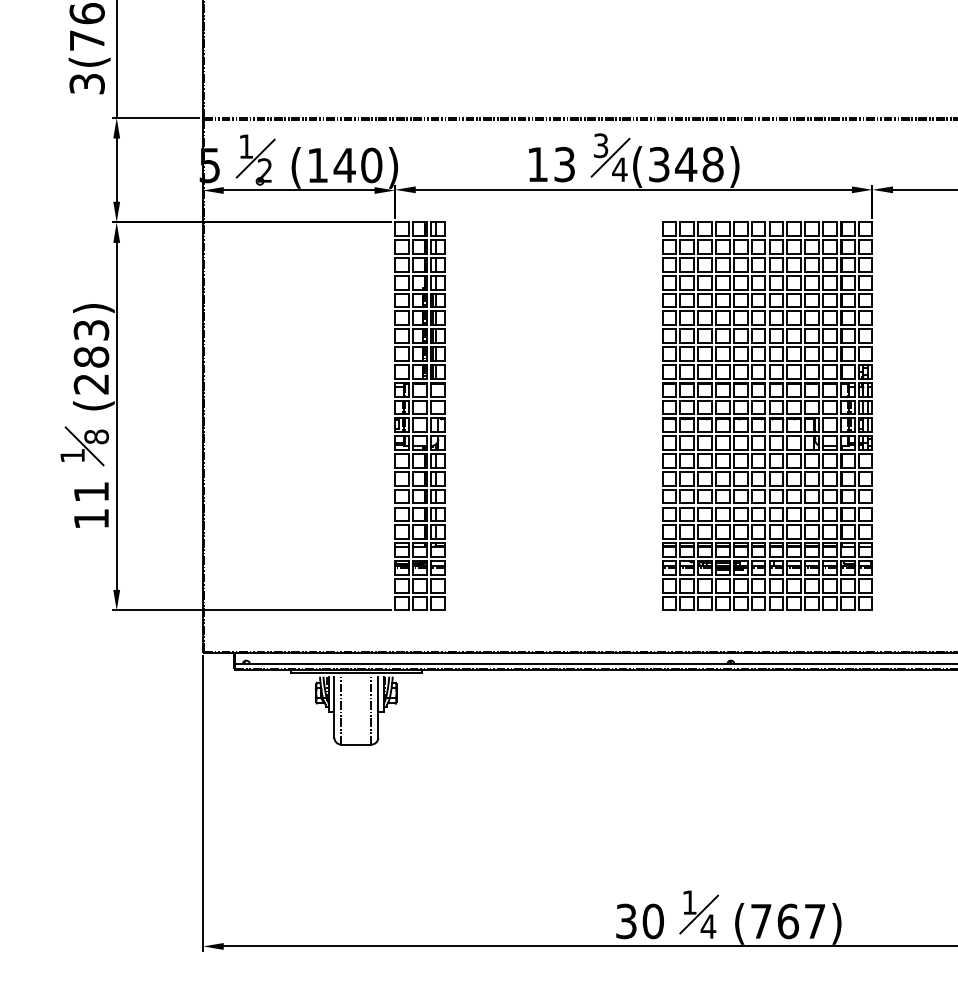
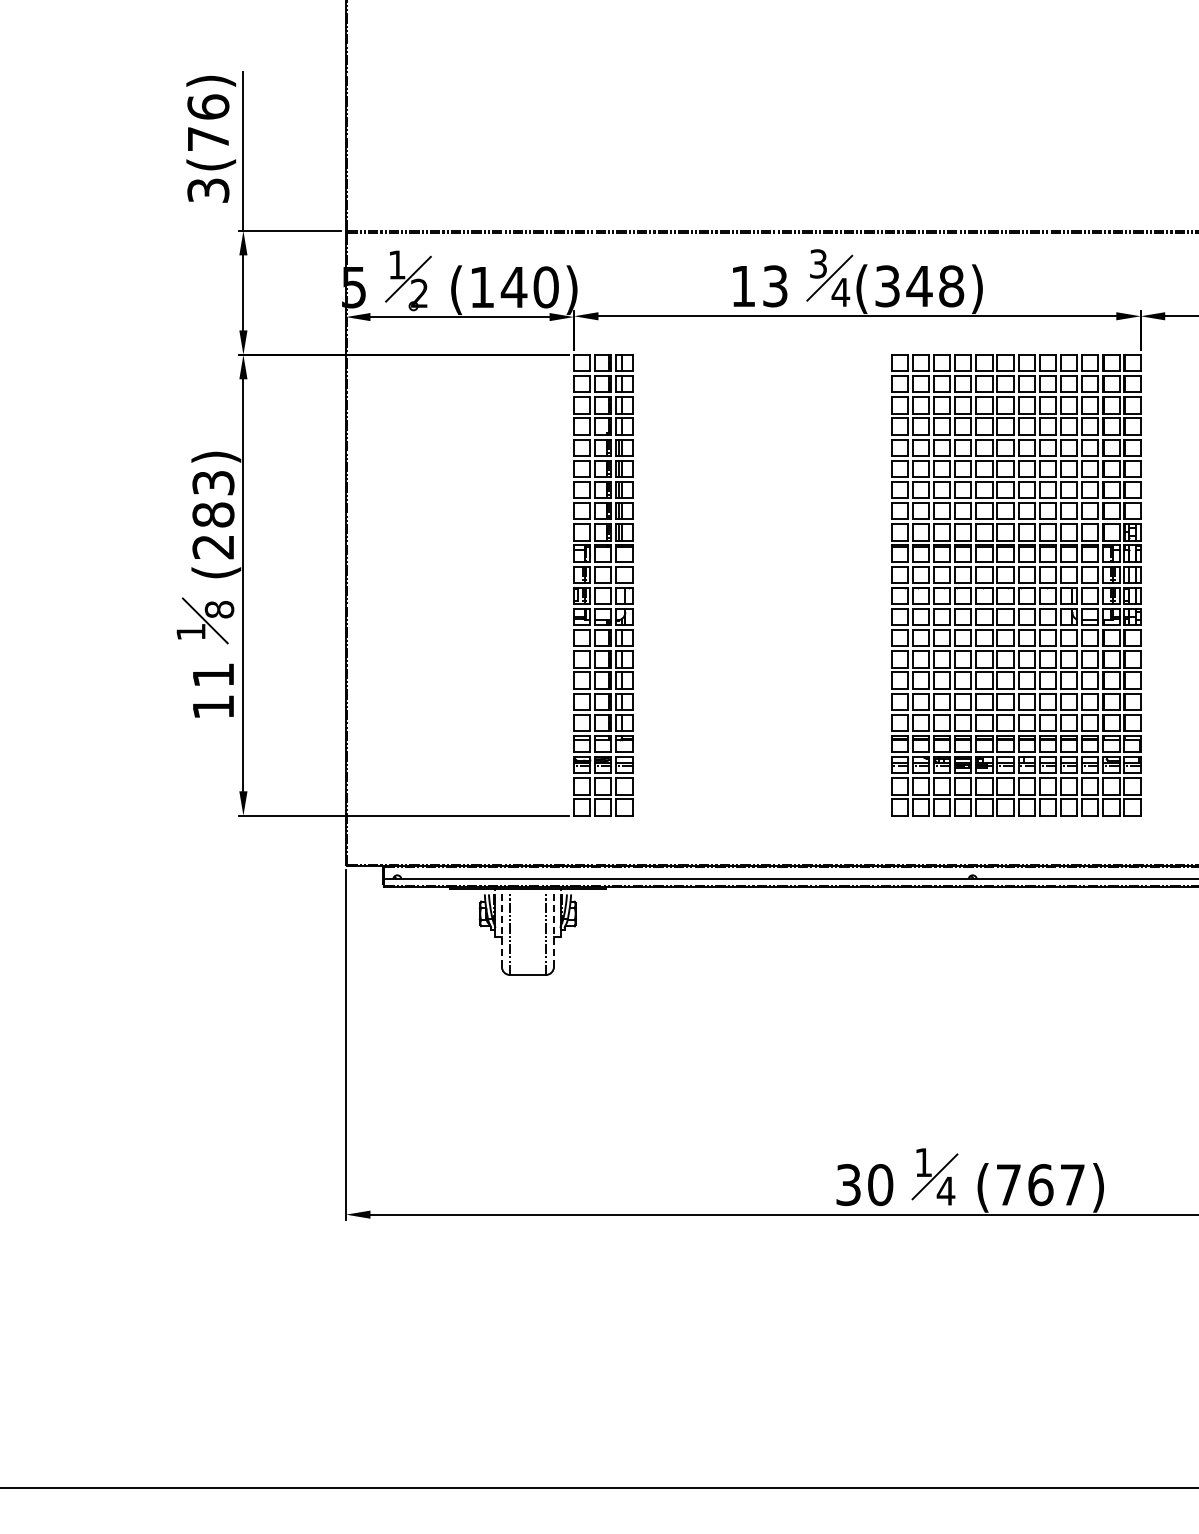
line: (334, 707) -> (501, 930), solid -> dashed
line: (378, 707) -> (554, 930), solid -> dashed

